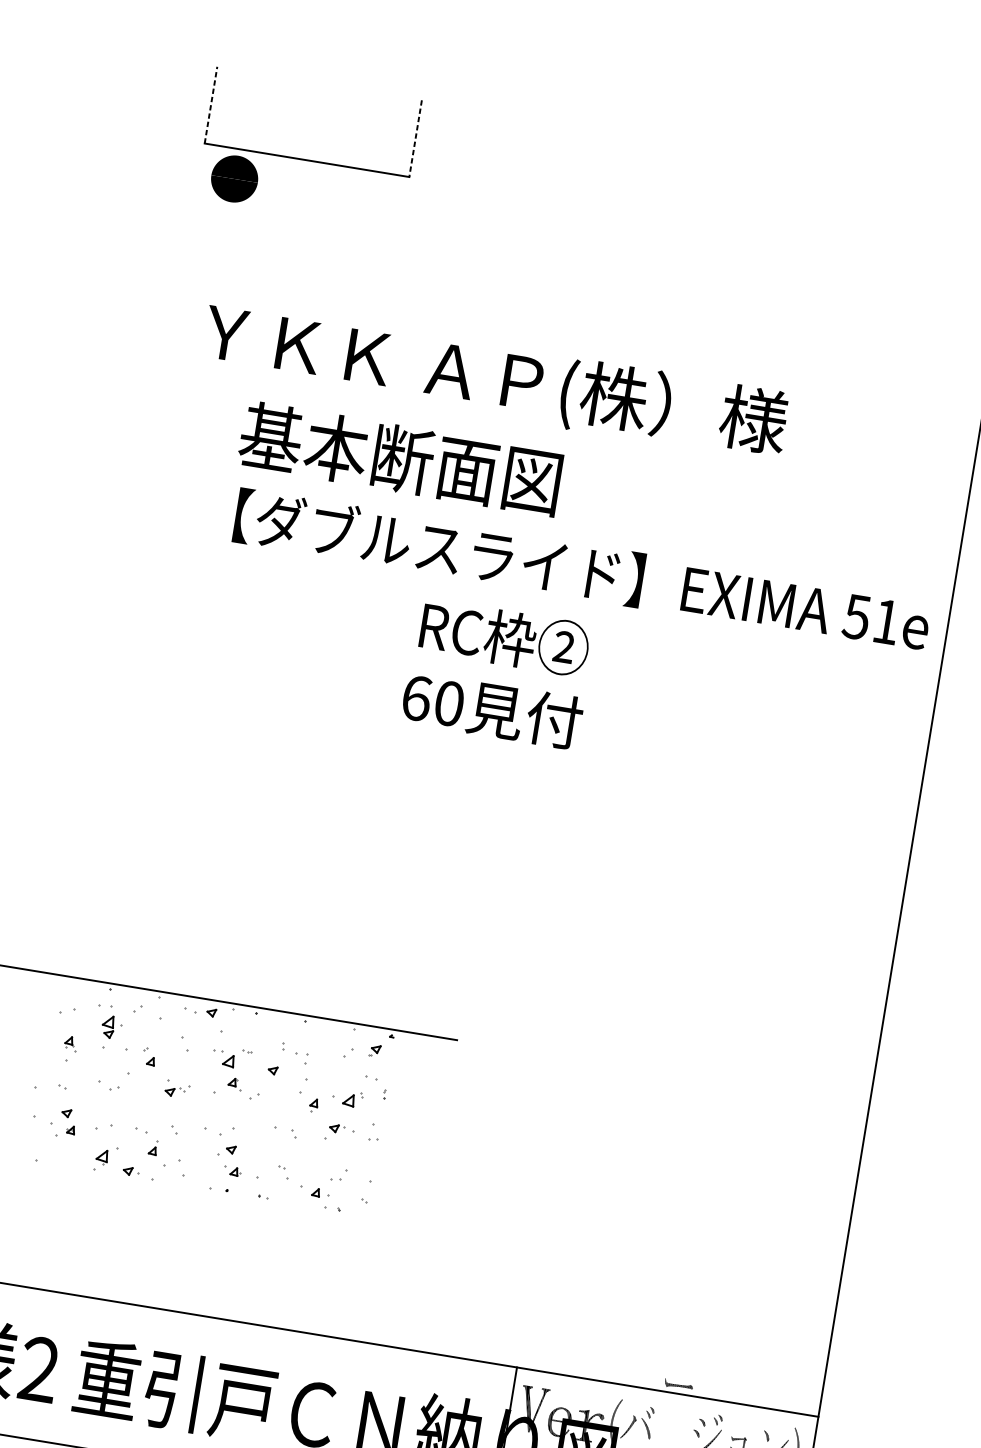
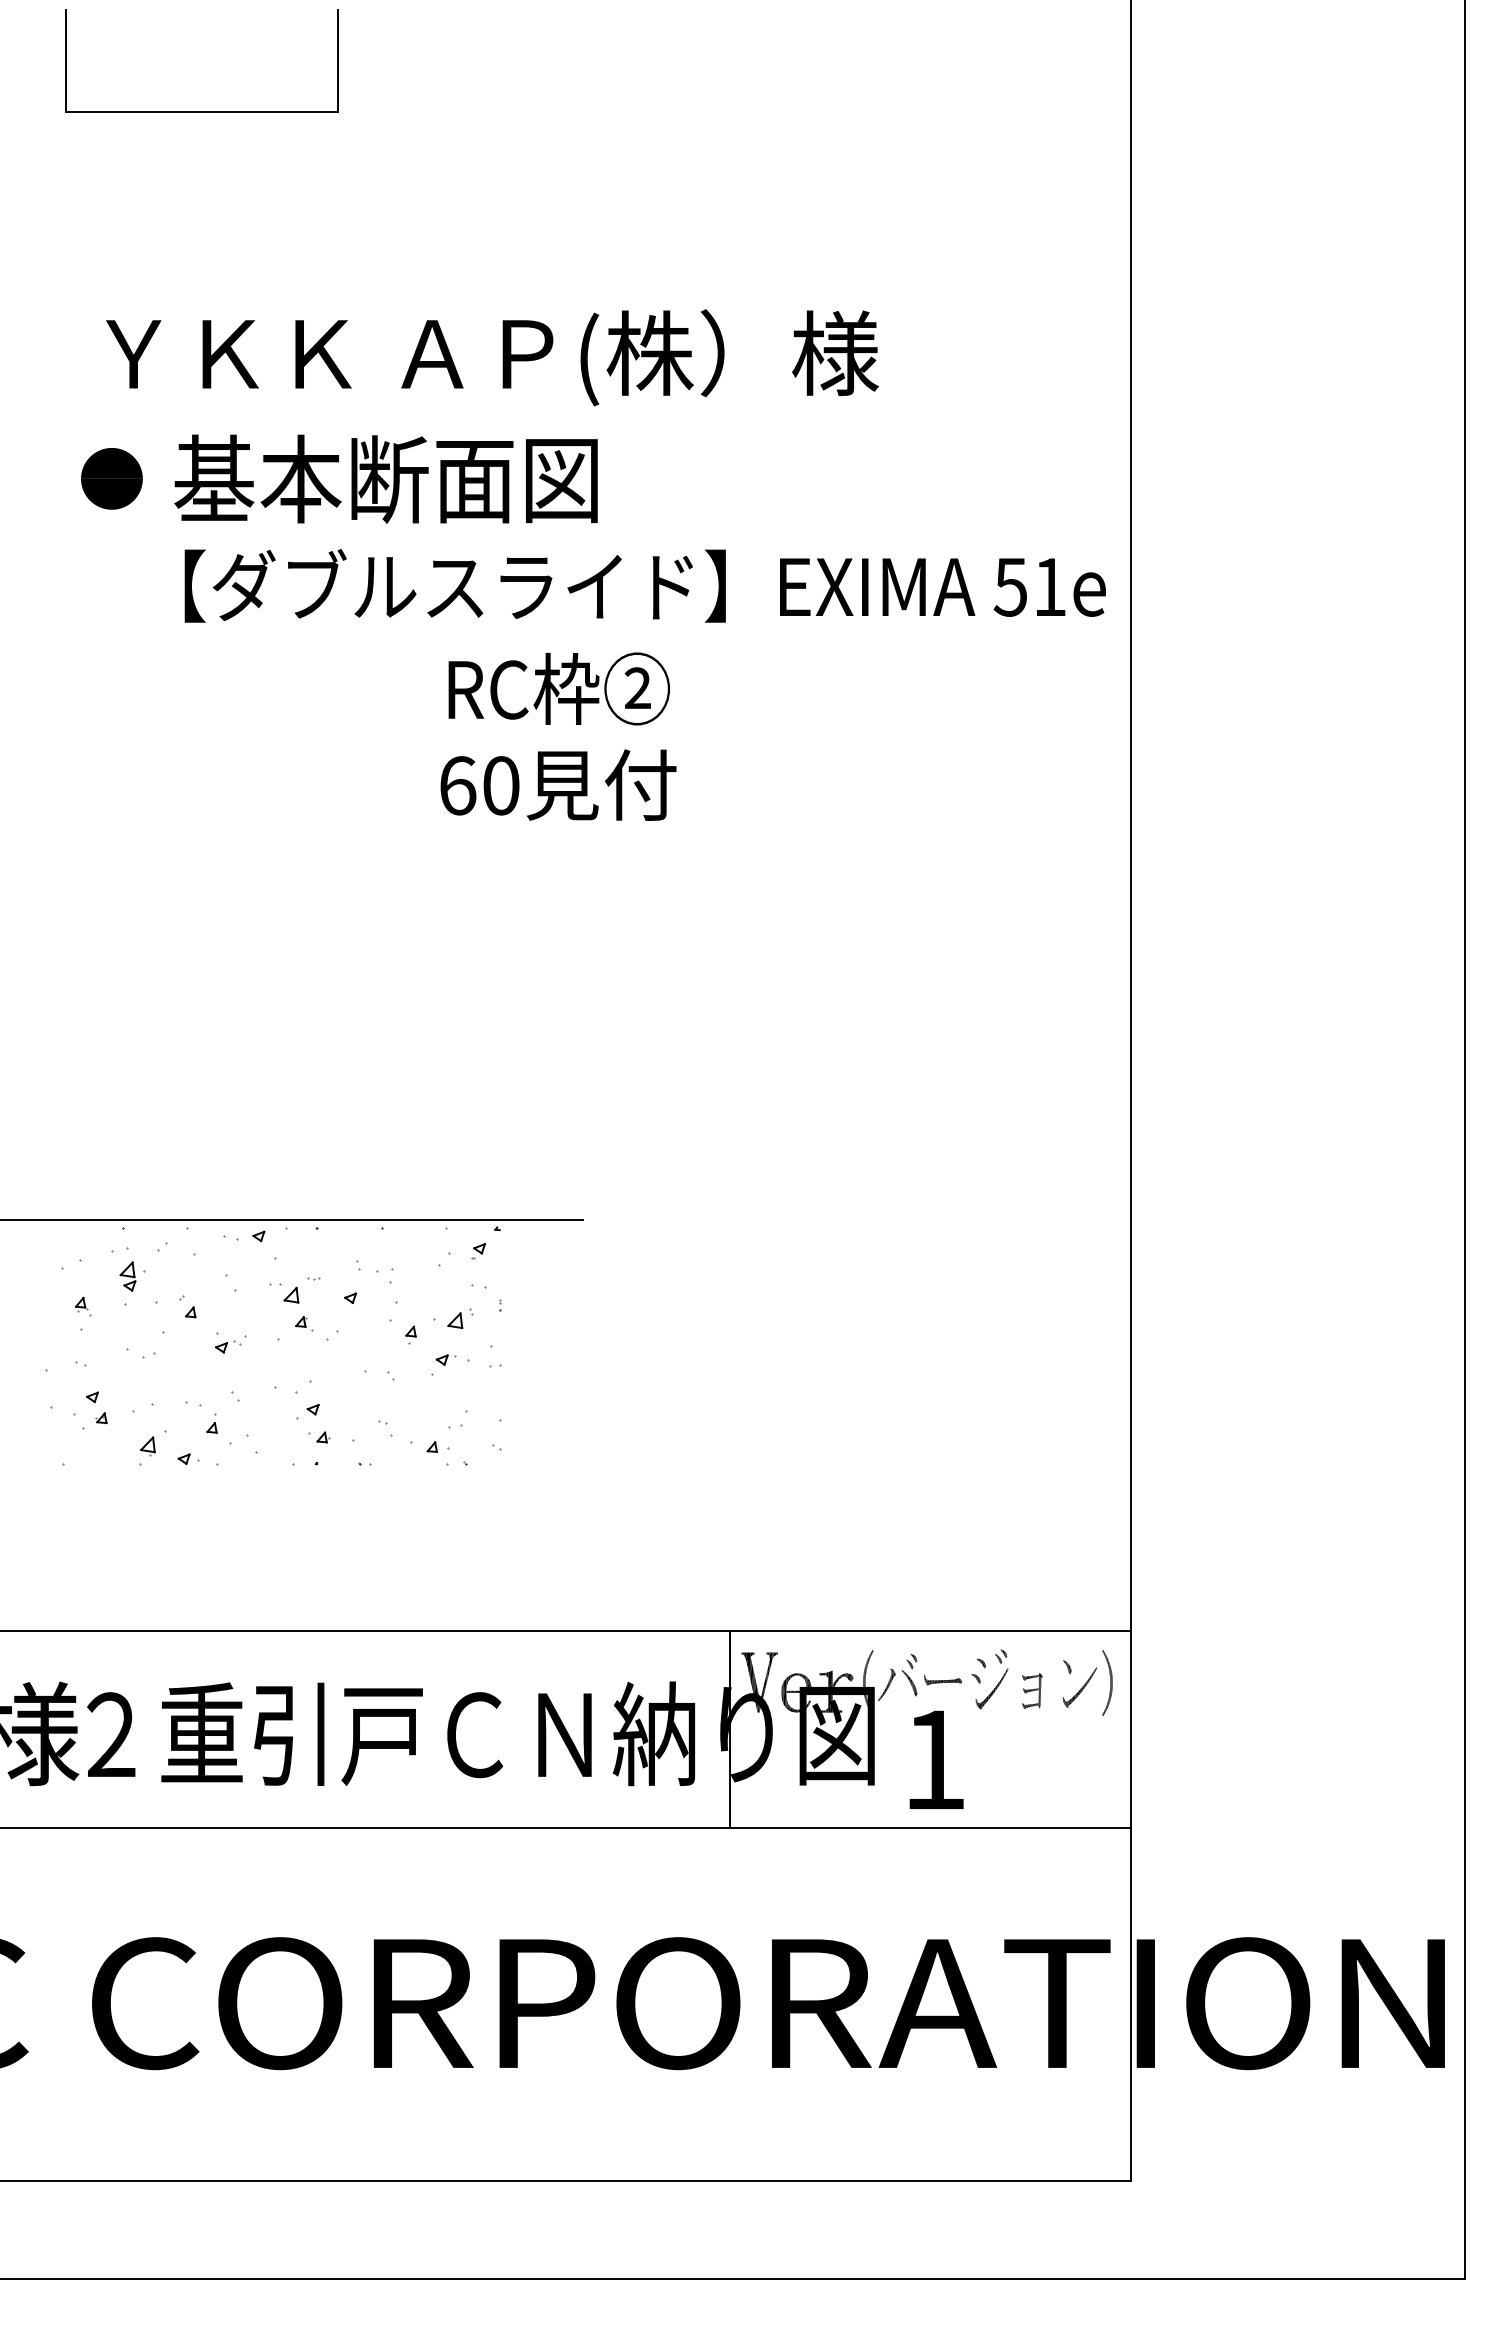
line: (210, 104) -> (65, 60), dashed -> solid
line: (415, 138) -> (337, 61), dashed -> solid
part: (234, 178) -> (111, 478), moved
part: (678, 1384) -> (942, 1679), moved

